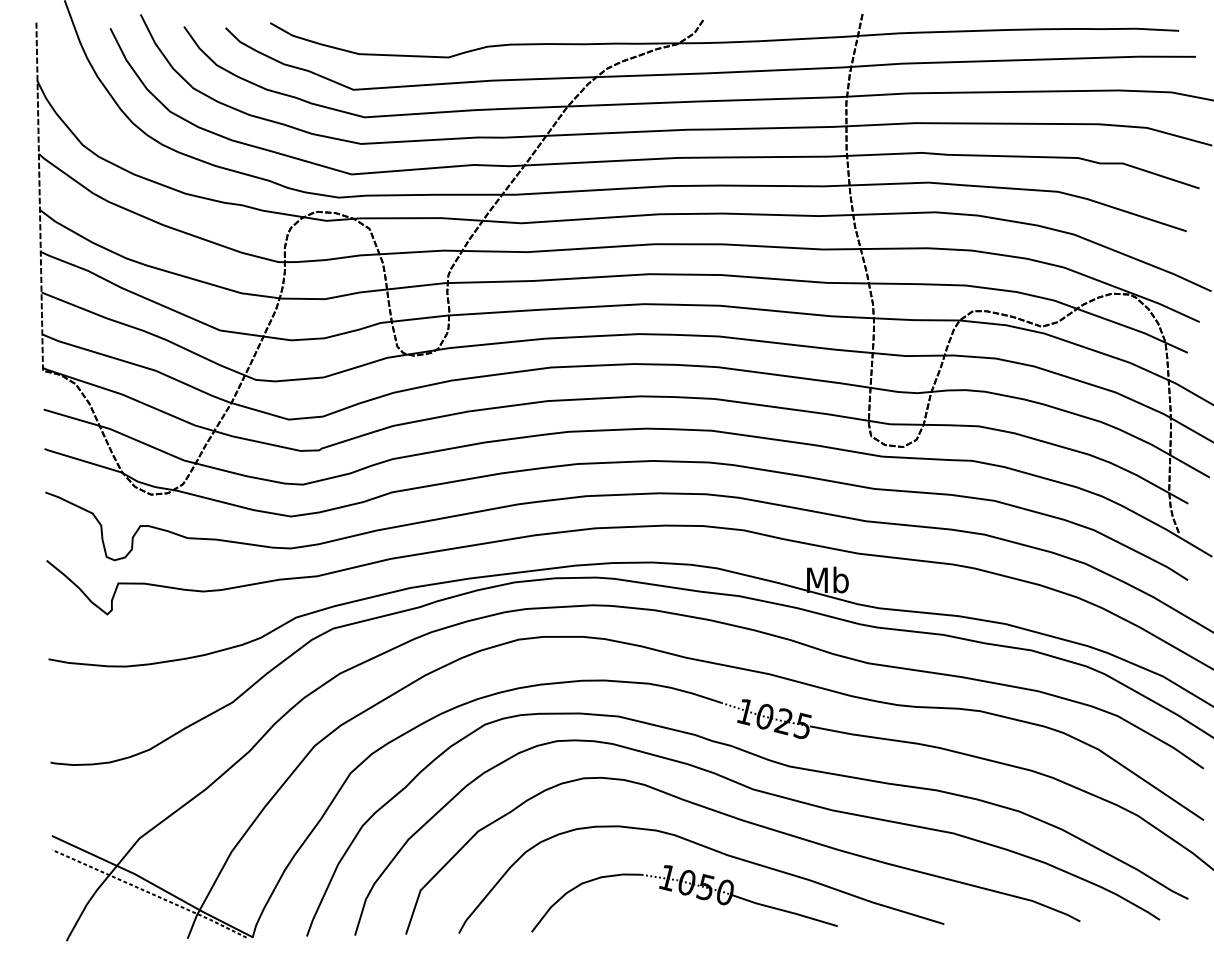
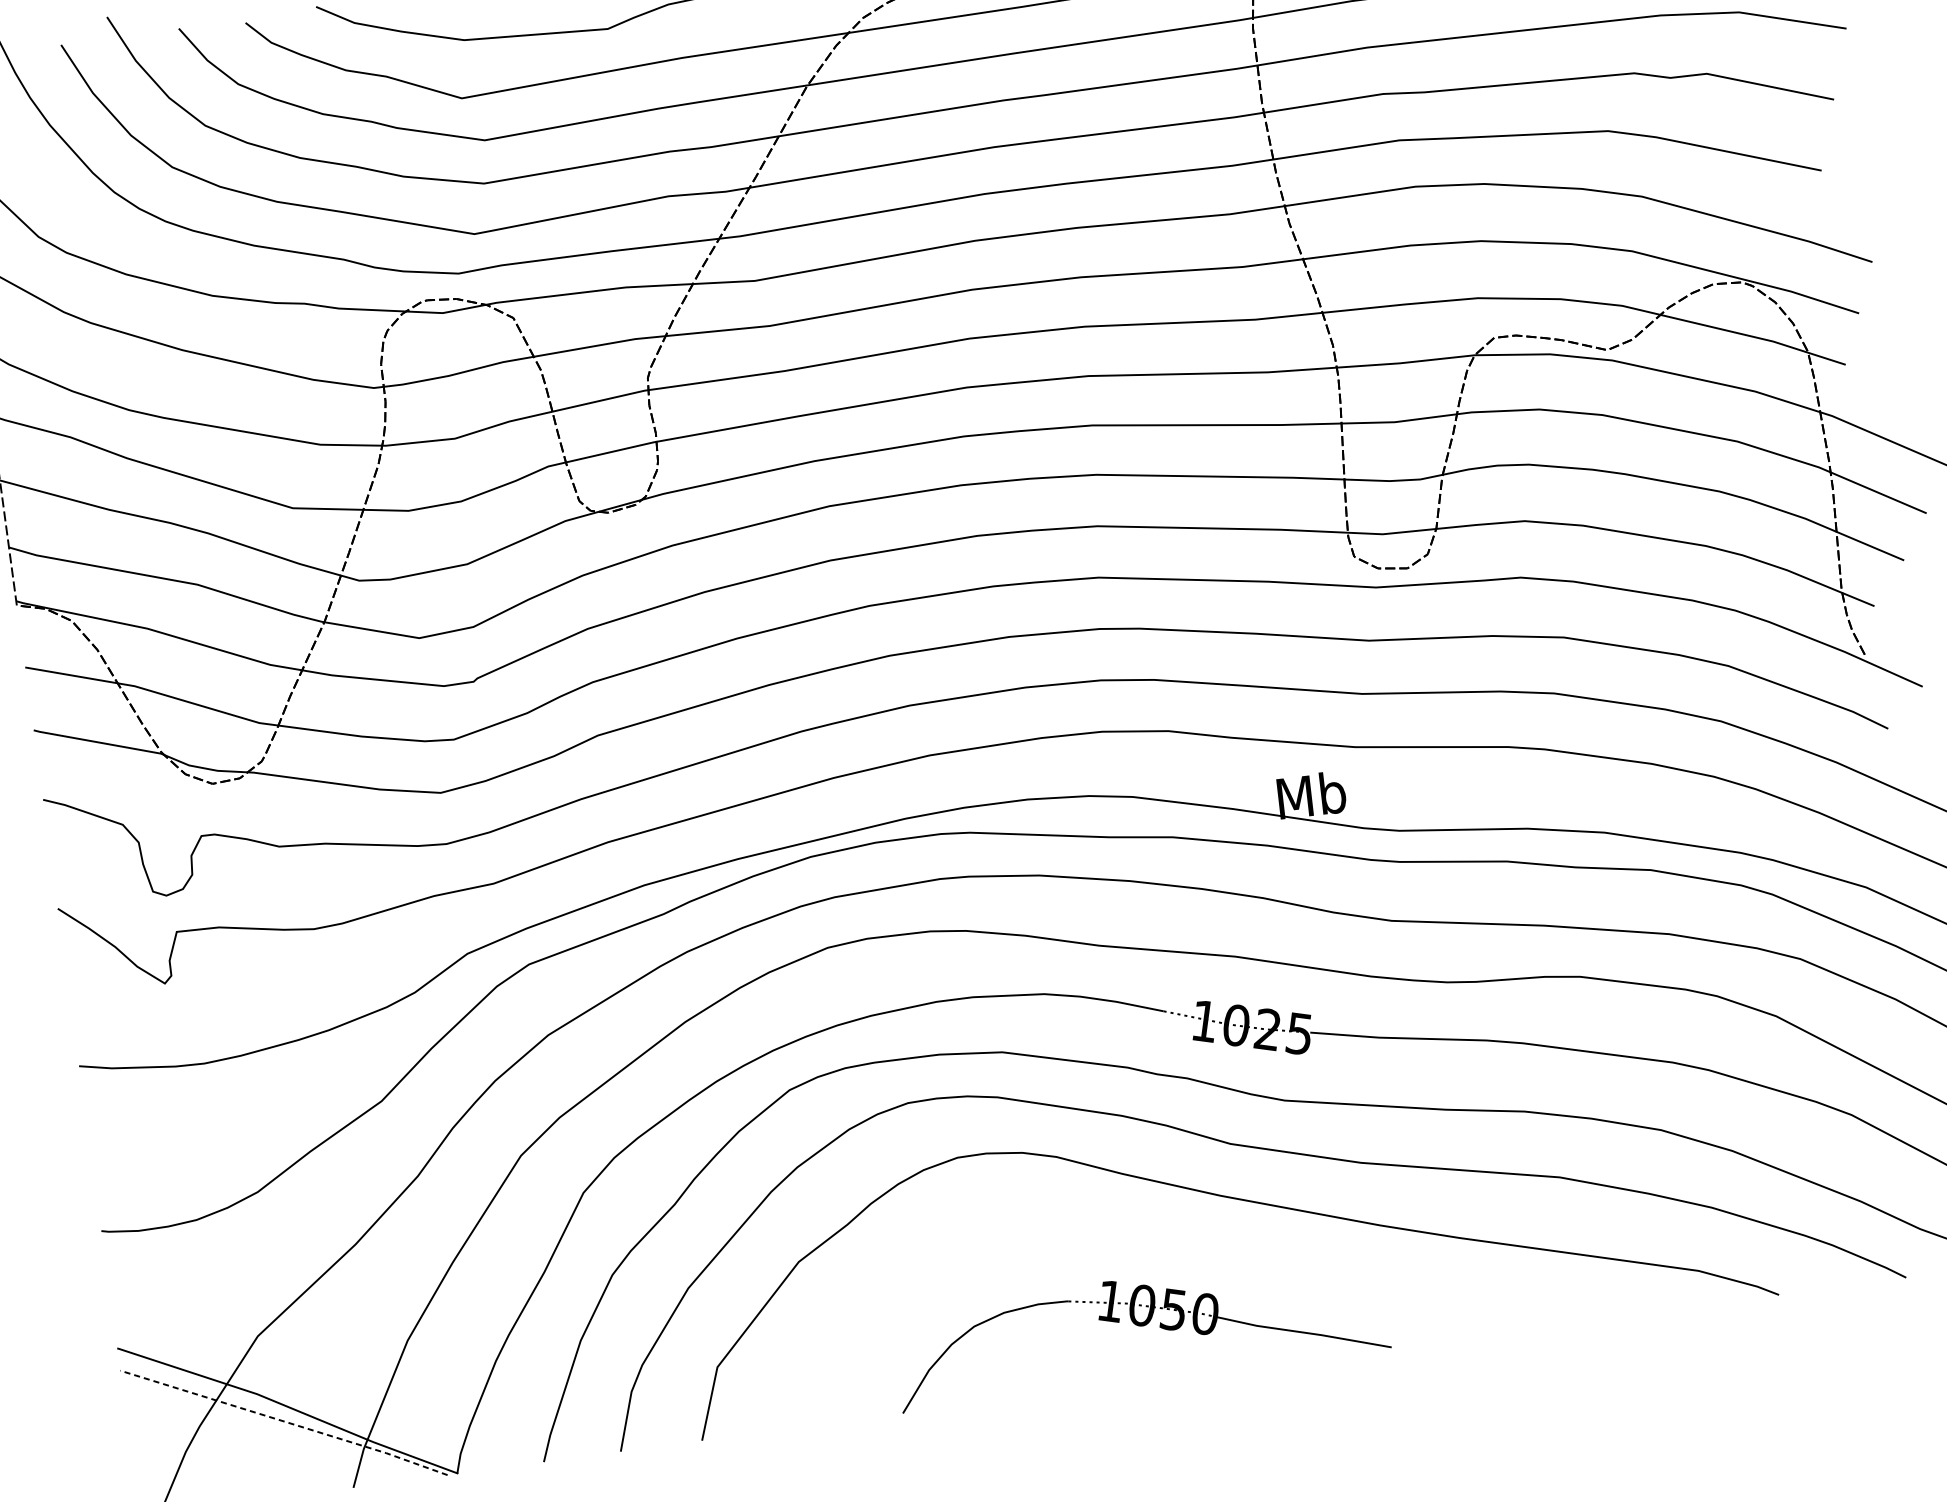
curve: (711, 850) -> (1175, 1249), removed

